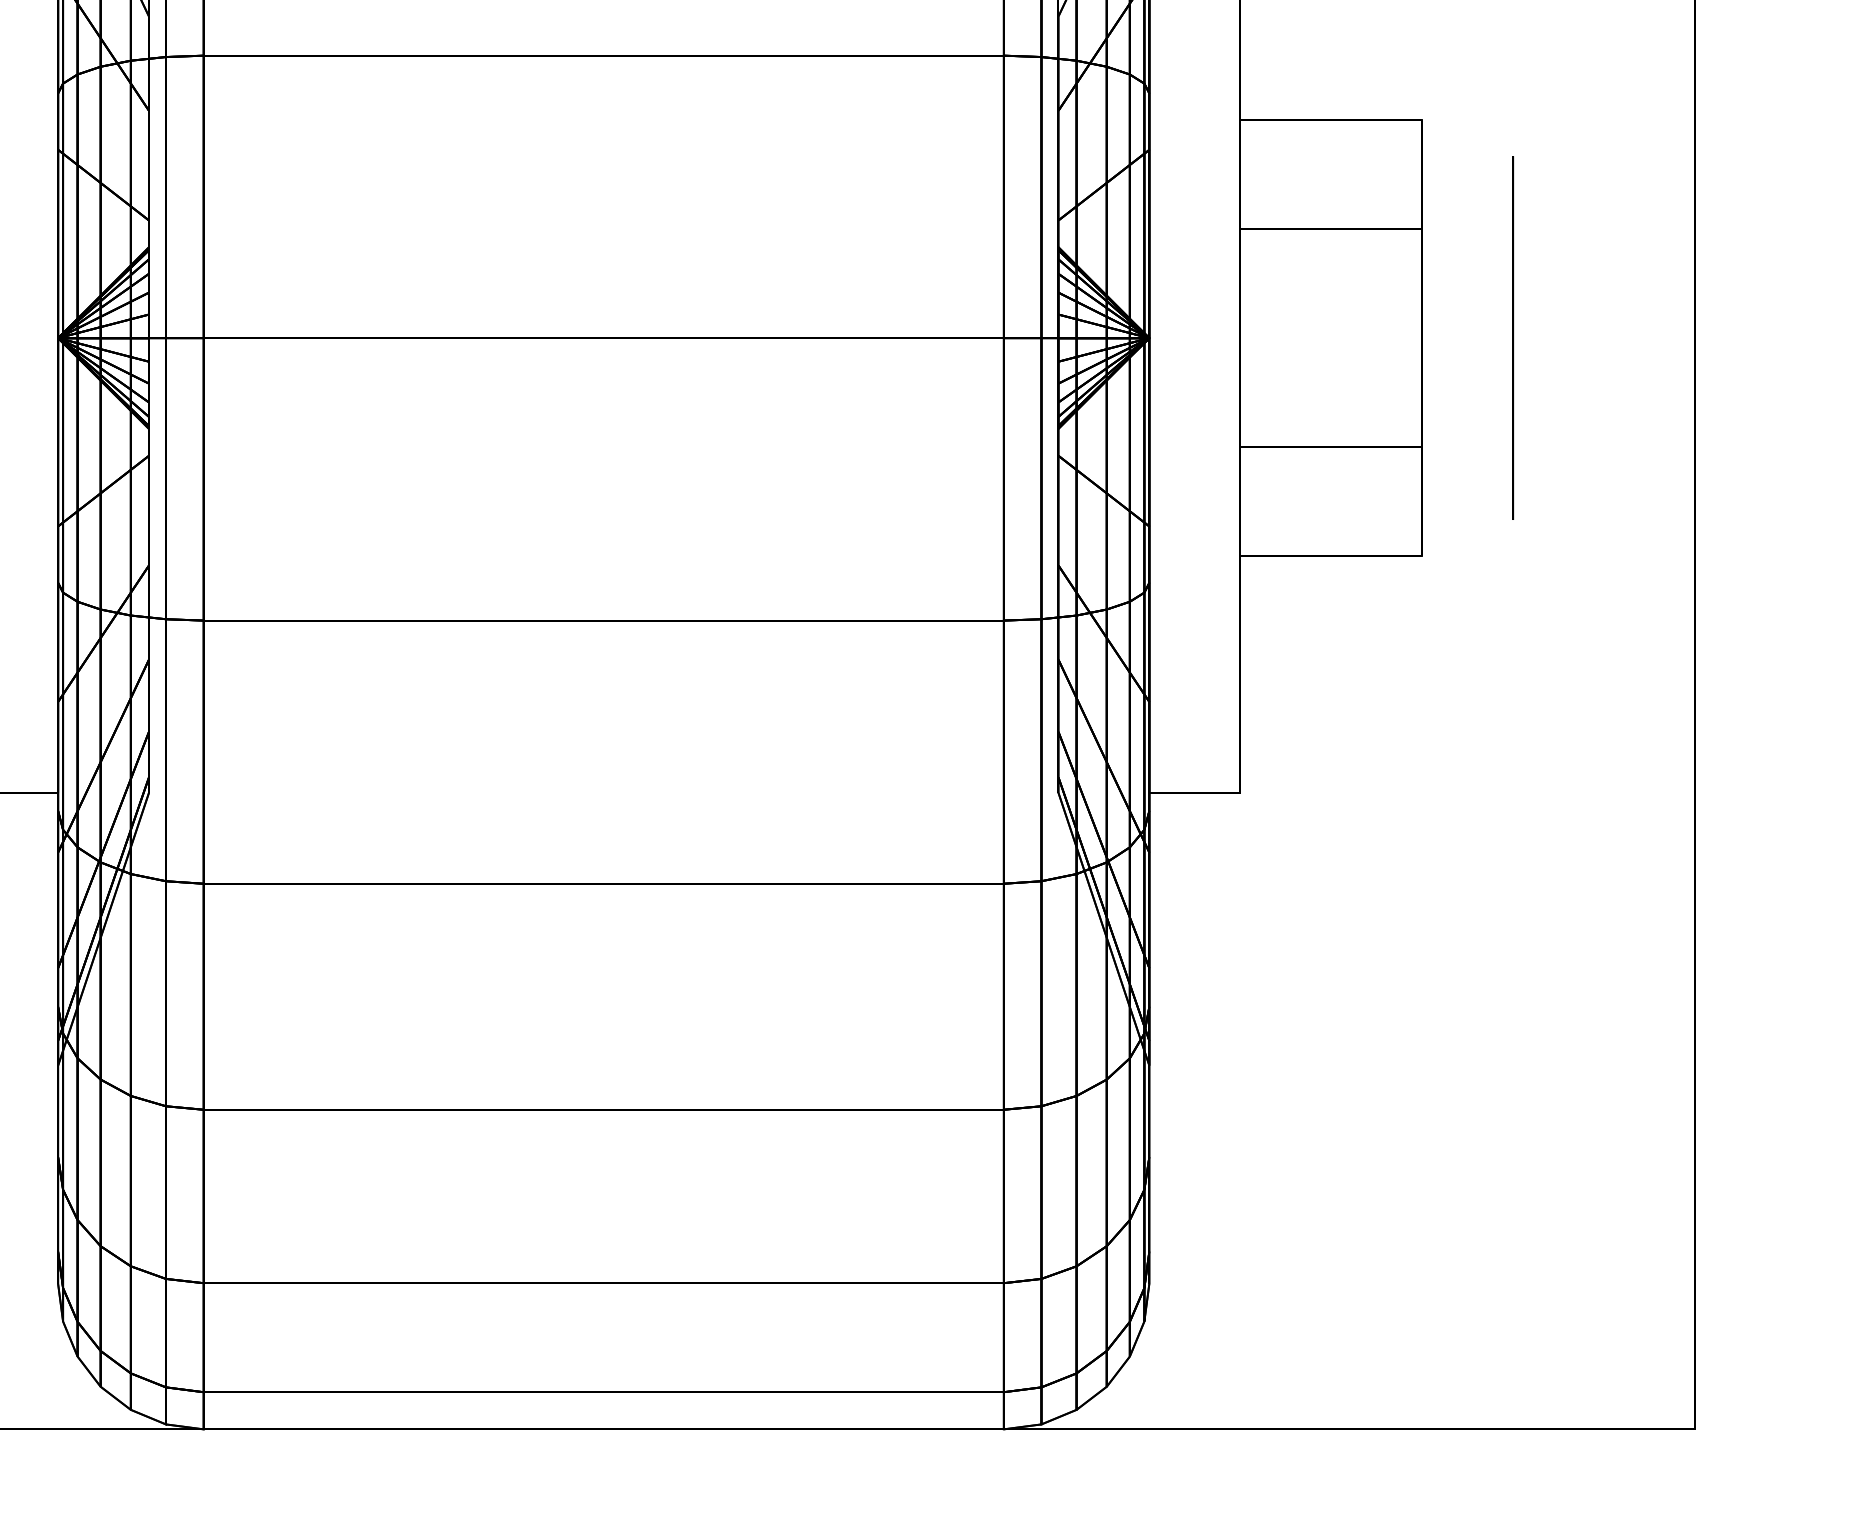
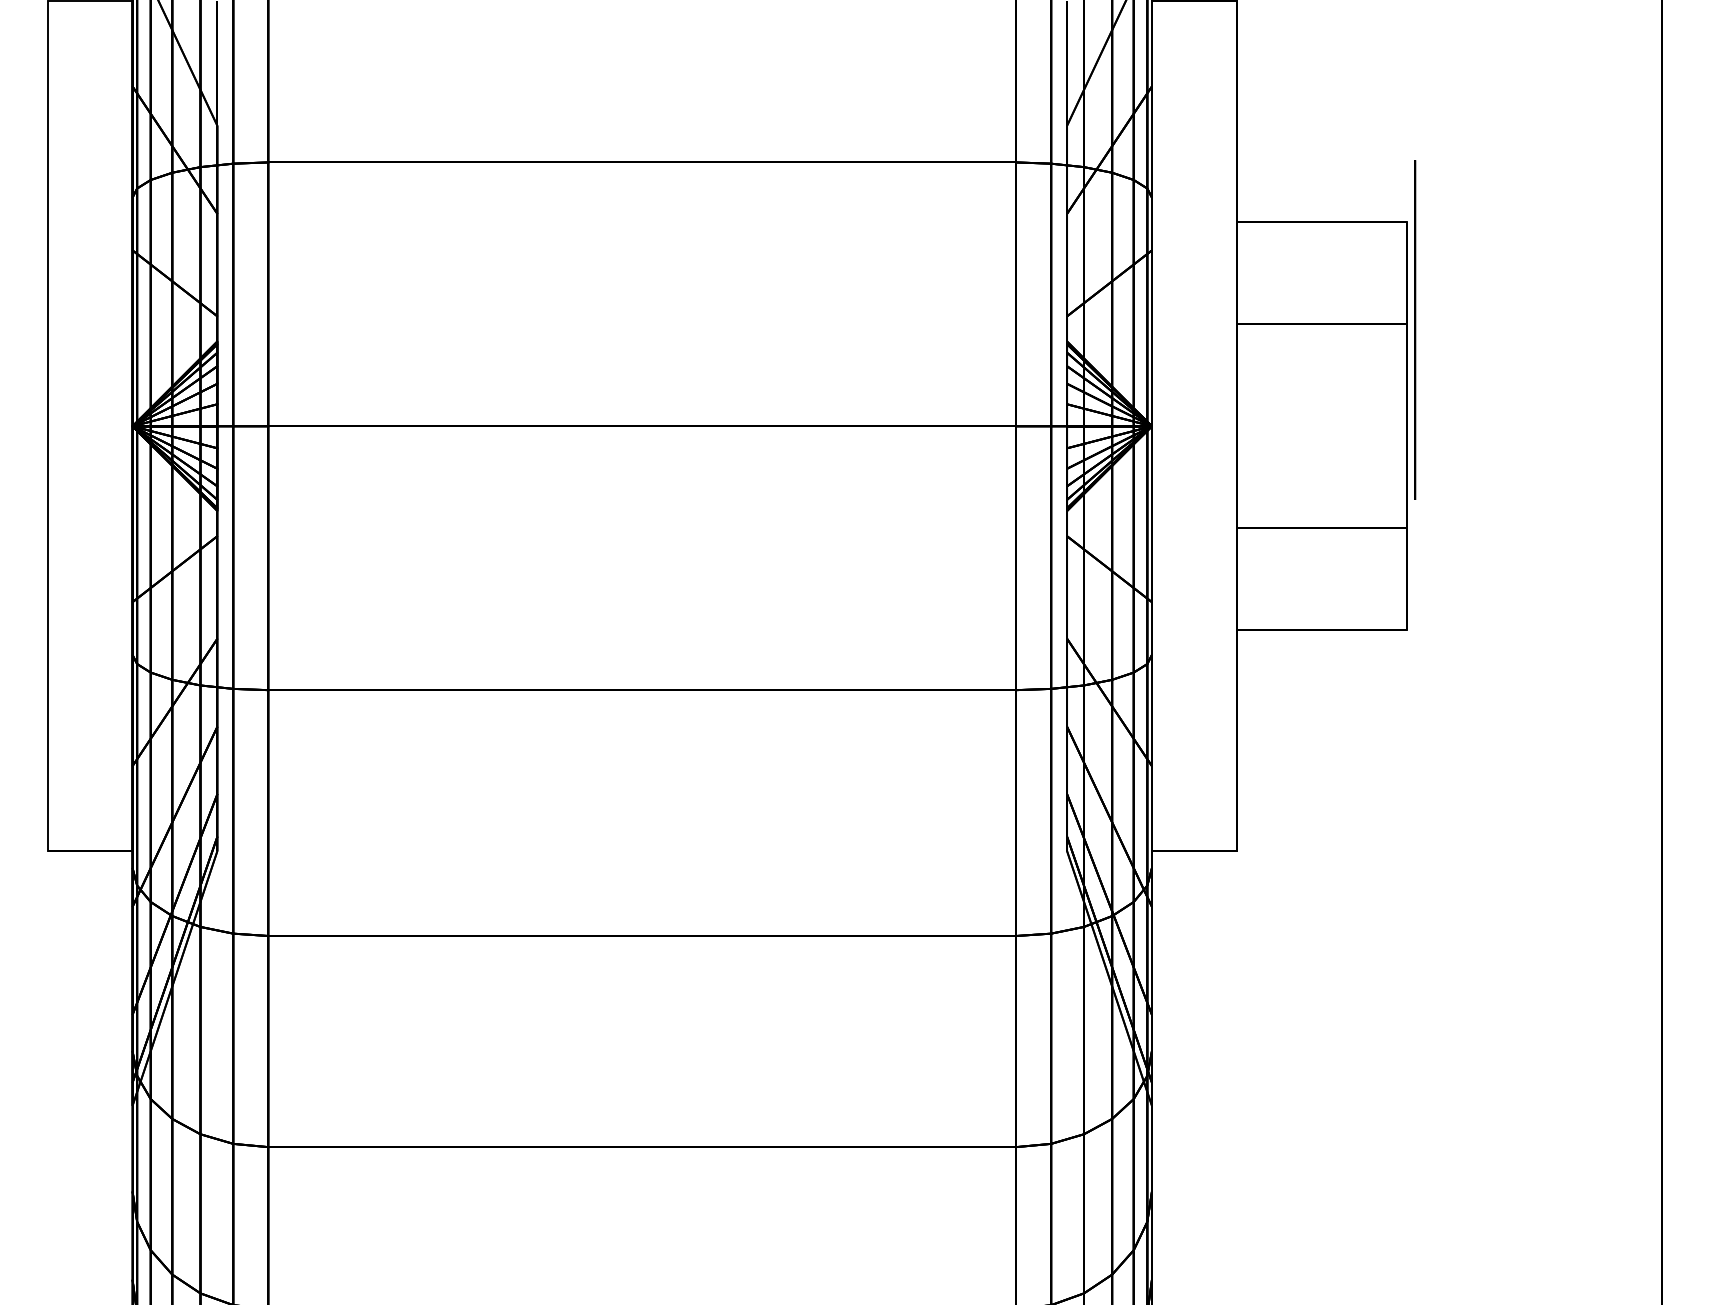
circle: (1512, 337) -> (1414, 329), moved

